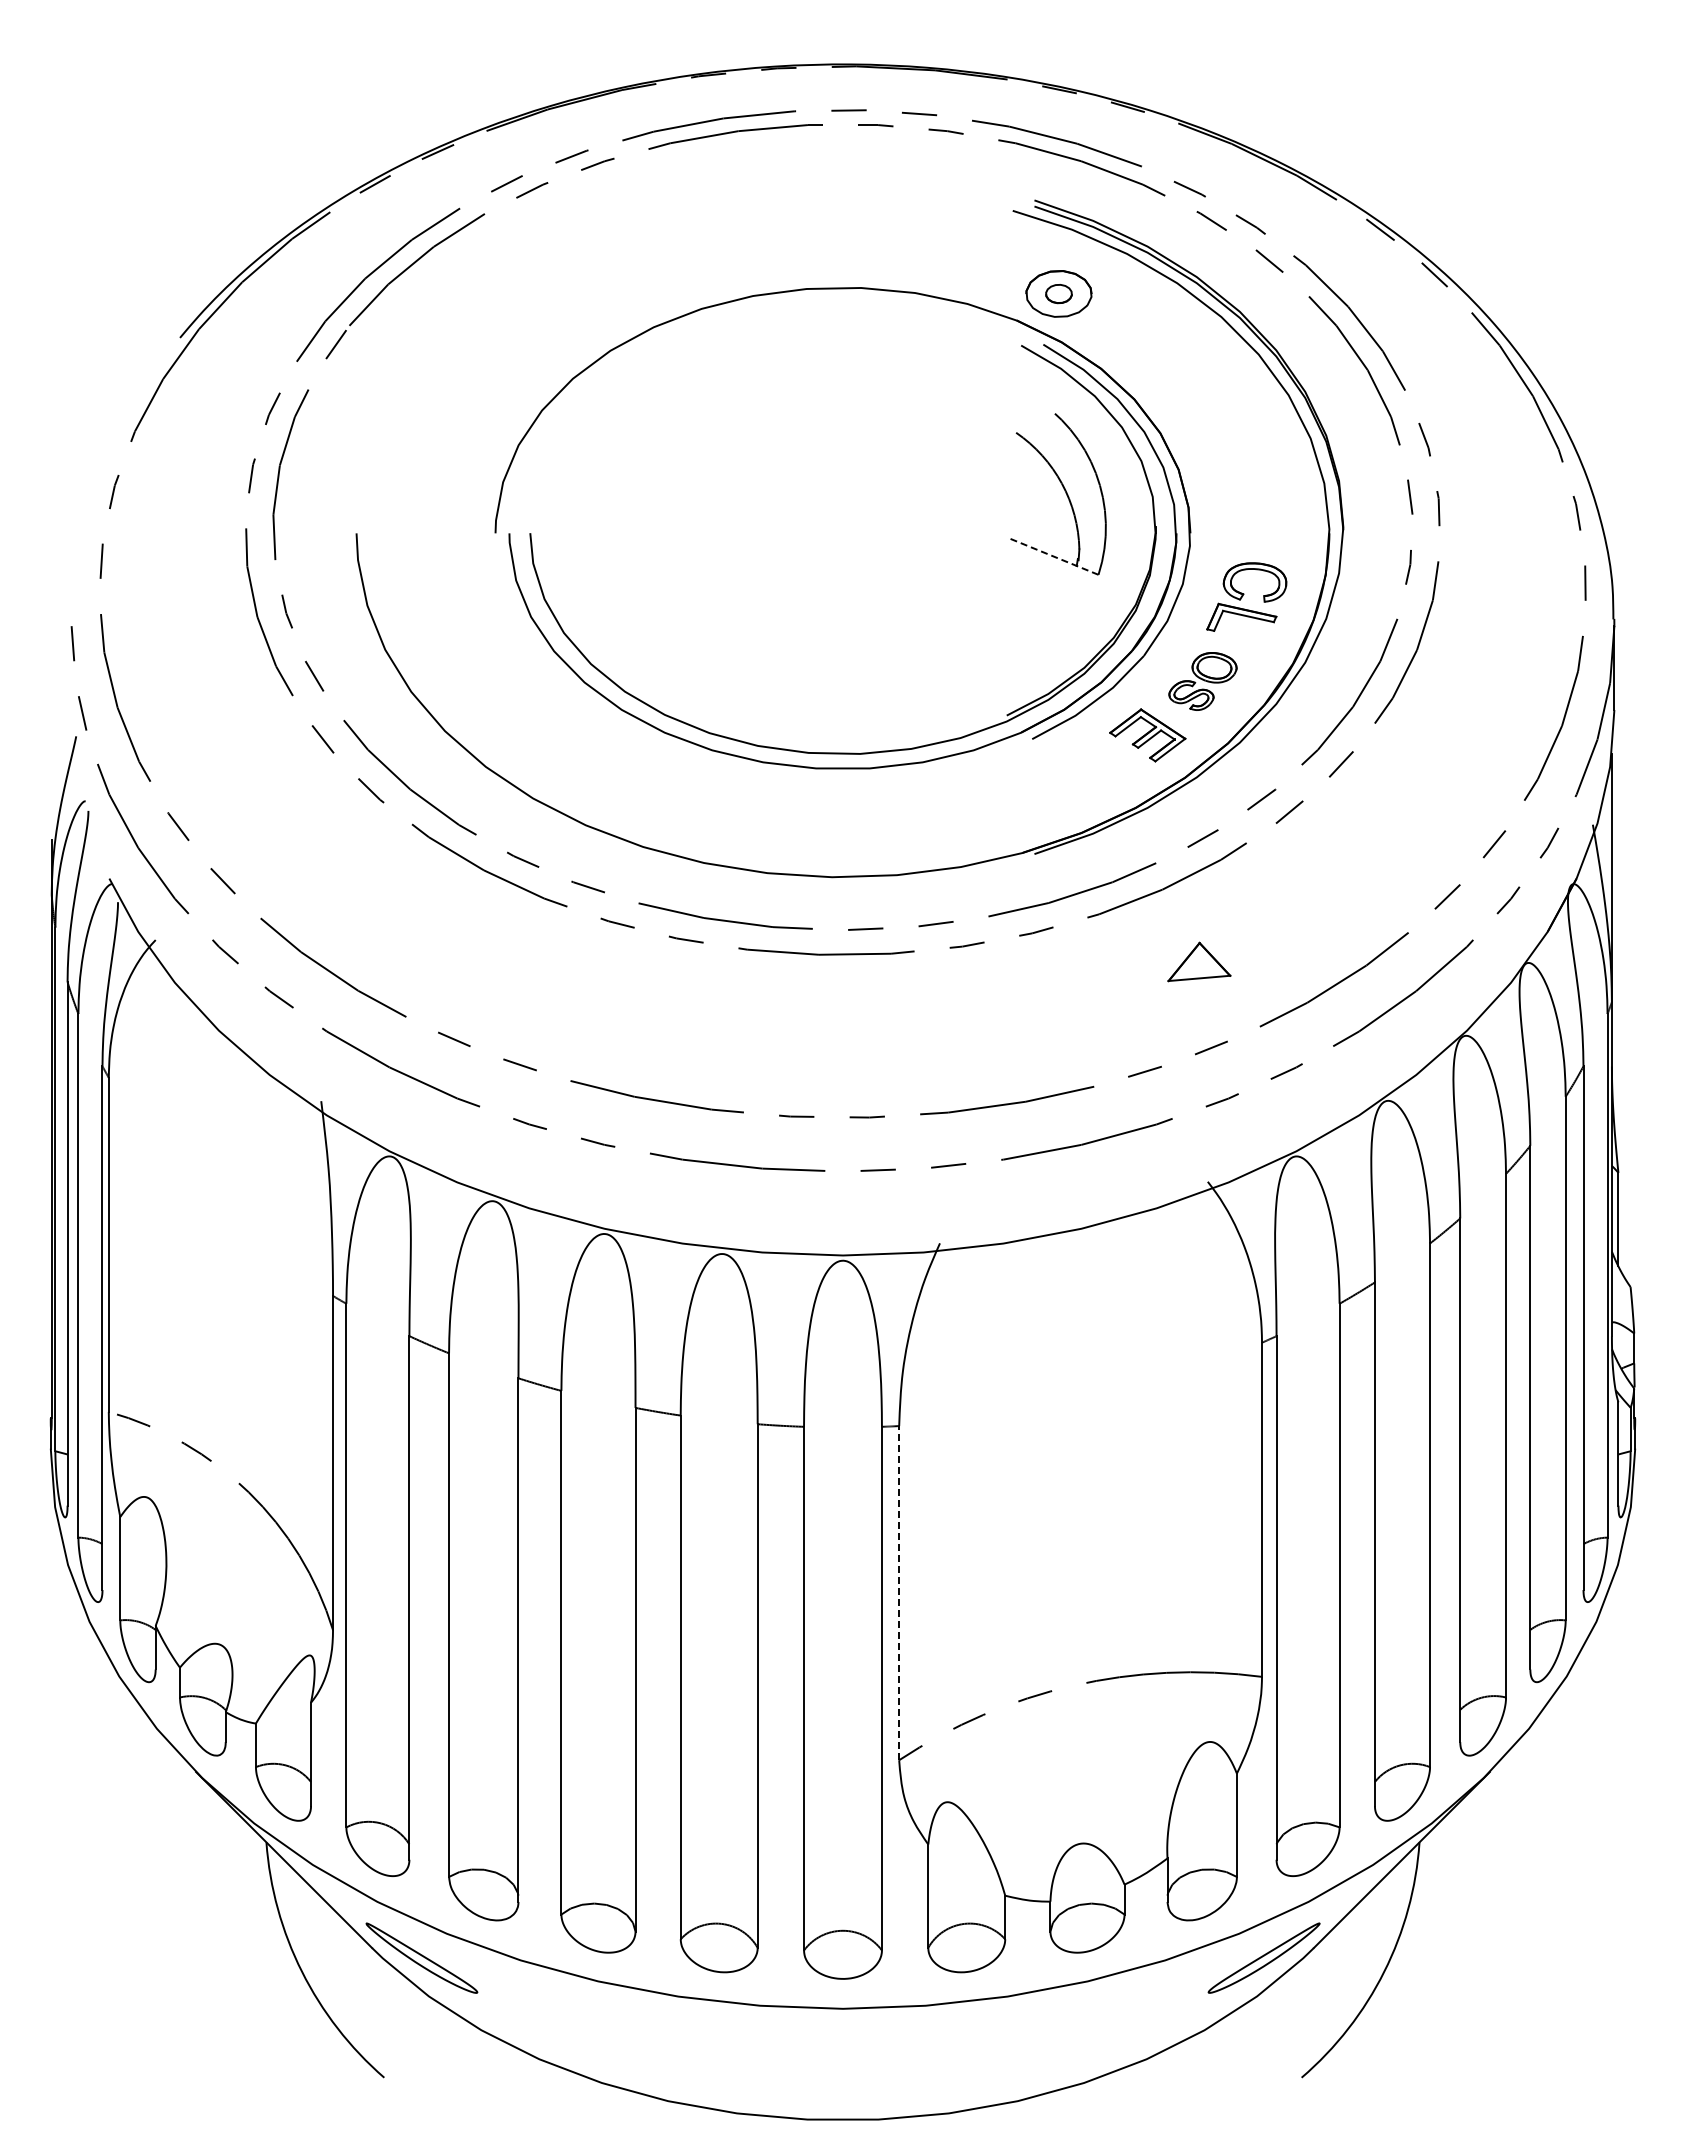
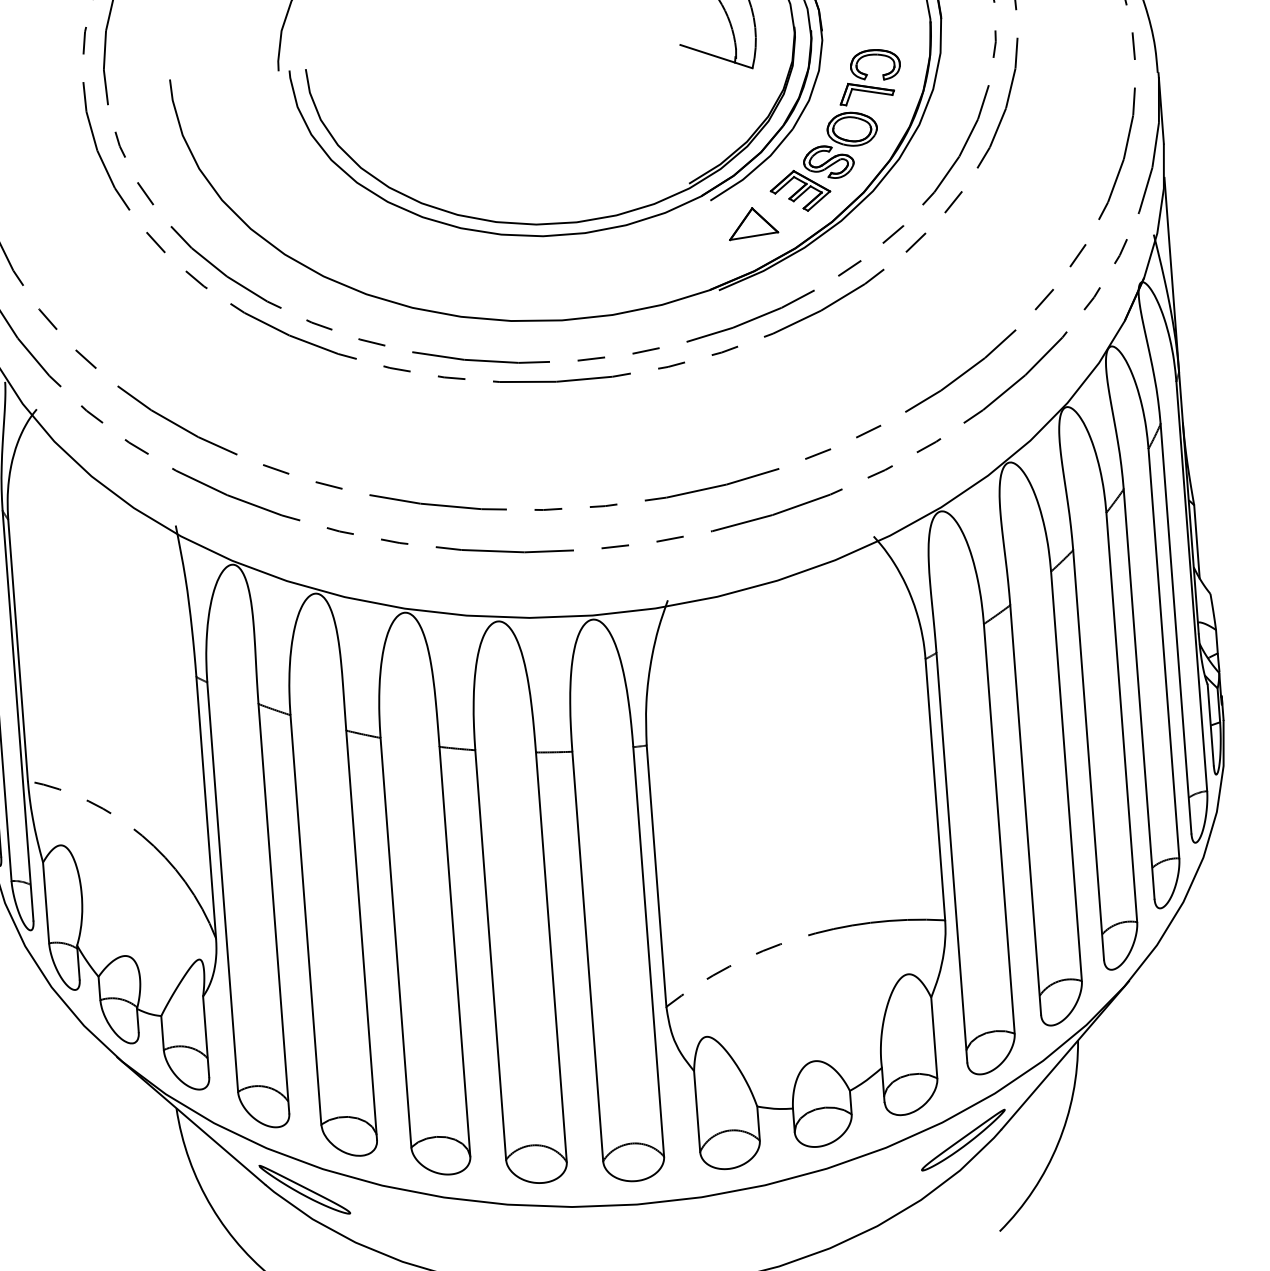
line: (1053, 556) -> (716, 56), dashed -> solid
part: (1202, 681) -> (840, 145), size x1.43
part: (1199, 961) -> (753, 222), moved
line: (899, 1592) -> (656, 875), dashed -> solid

